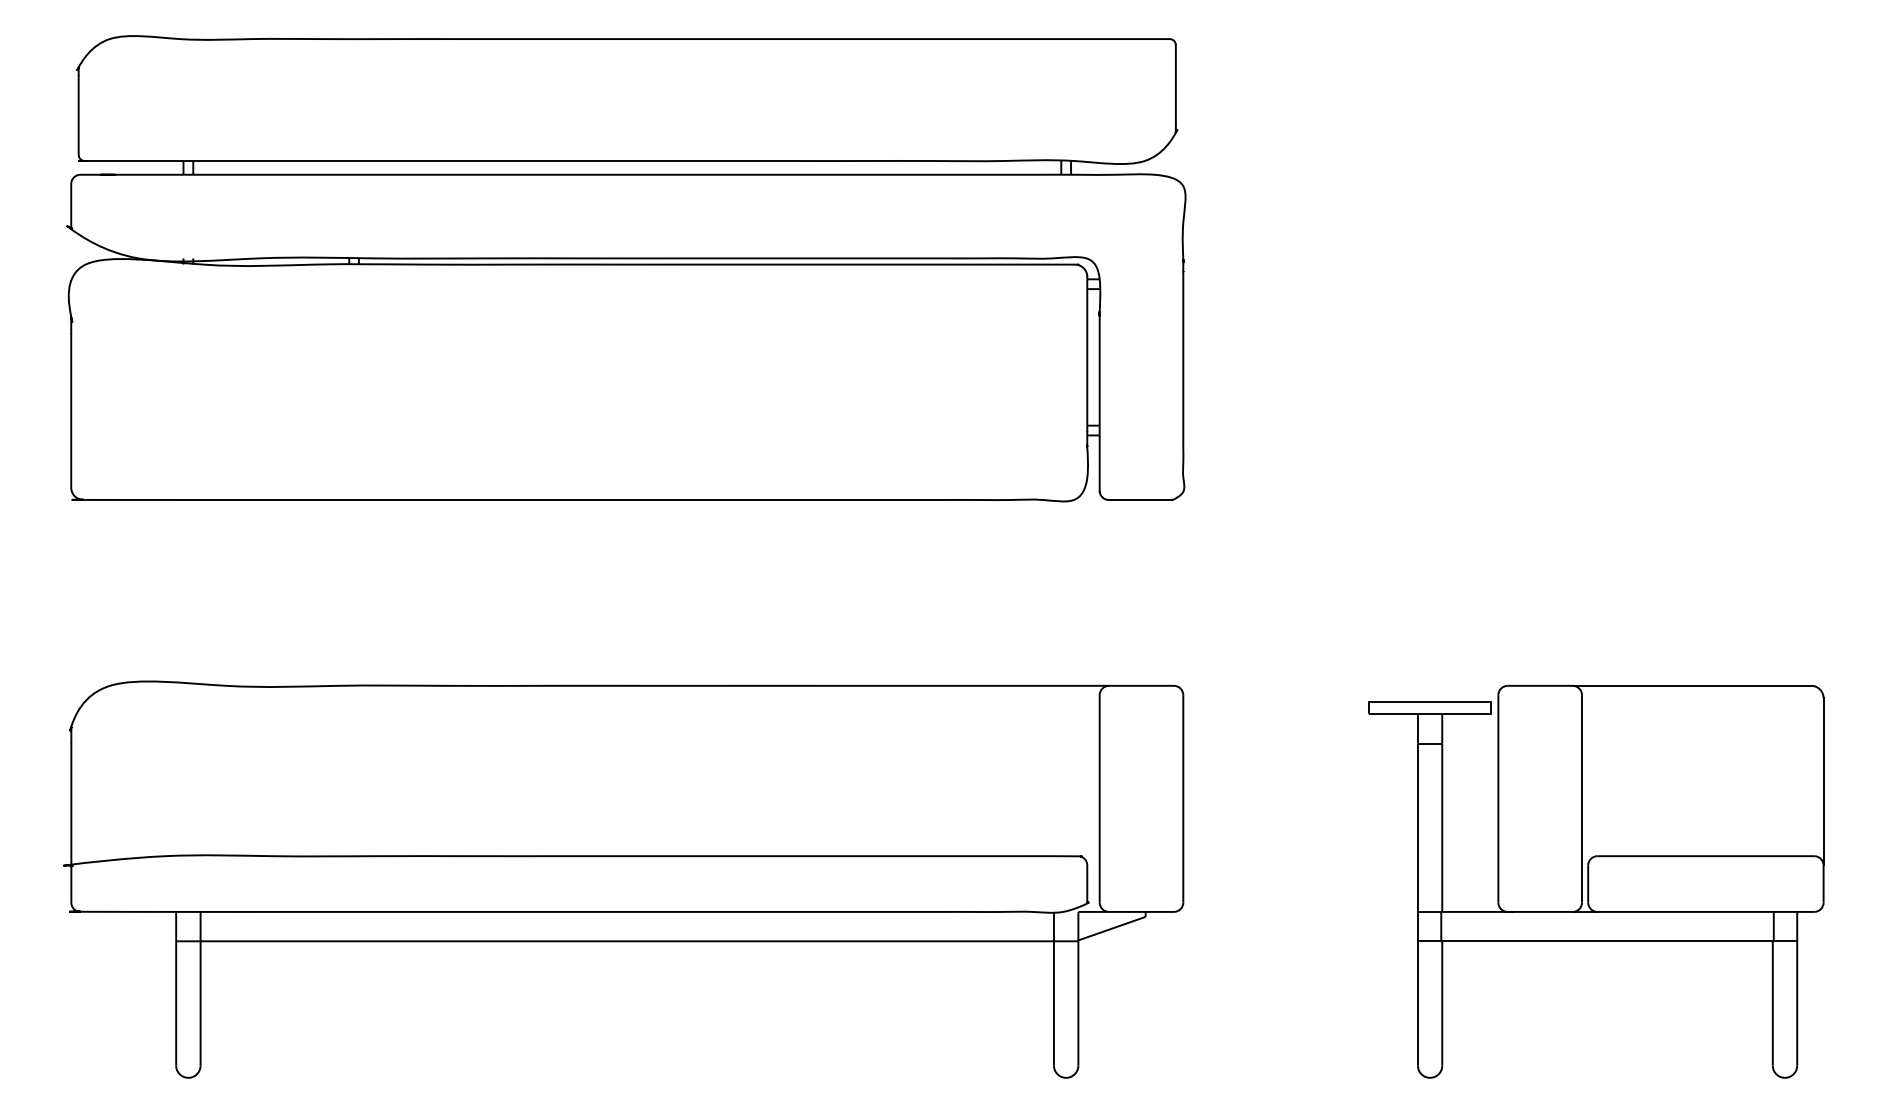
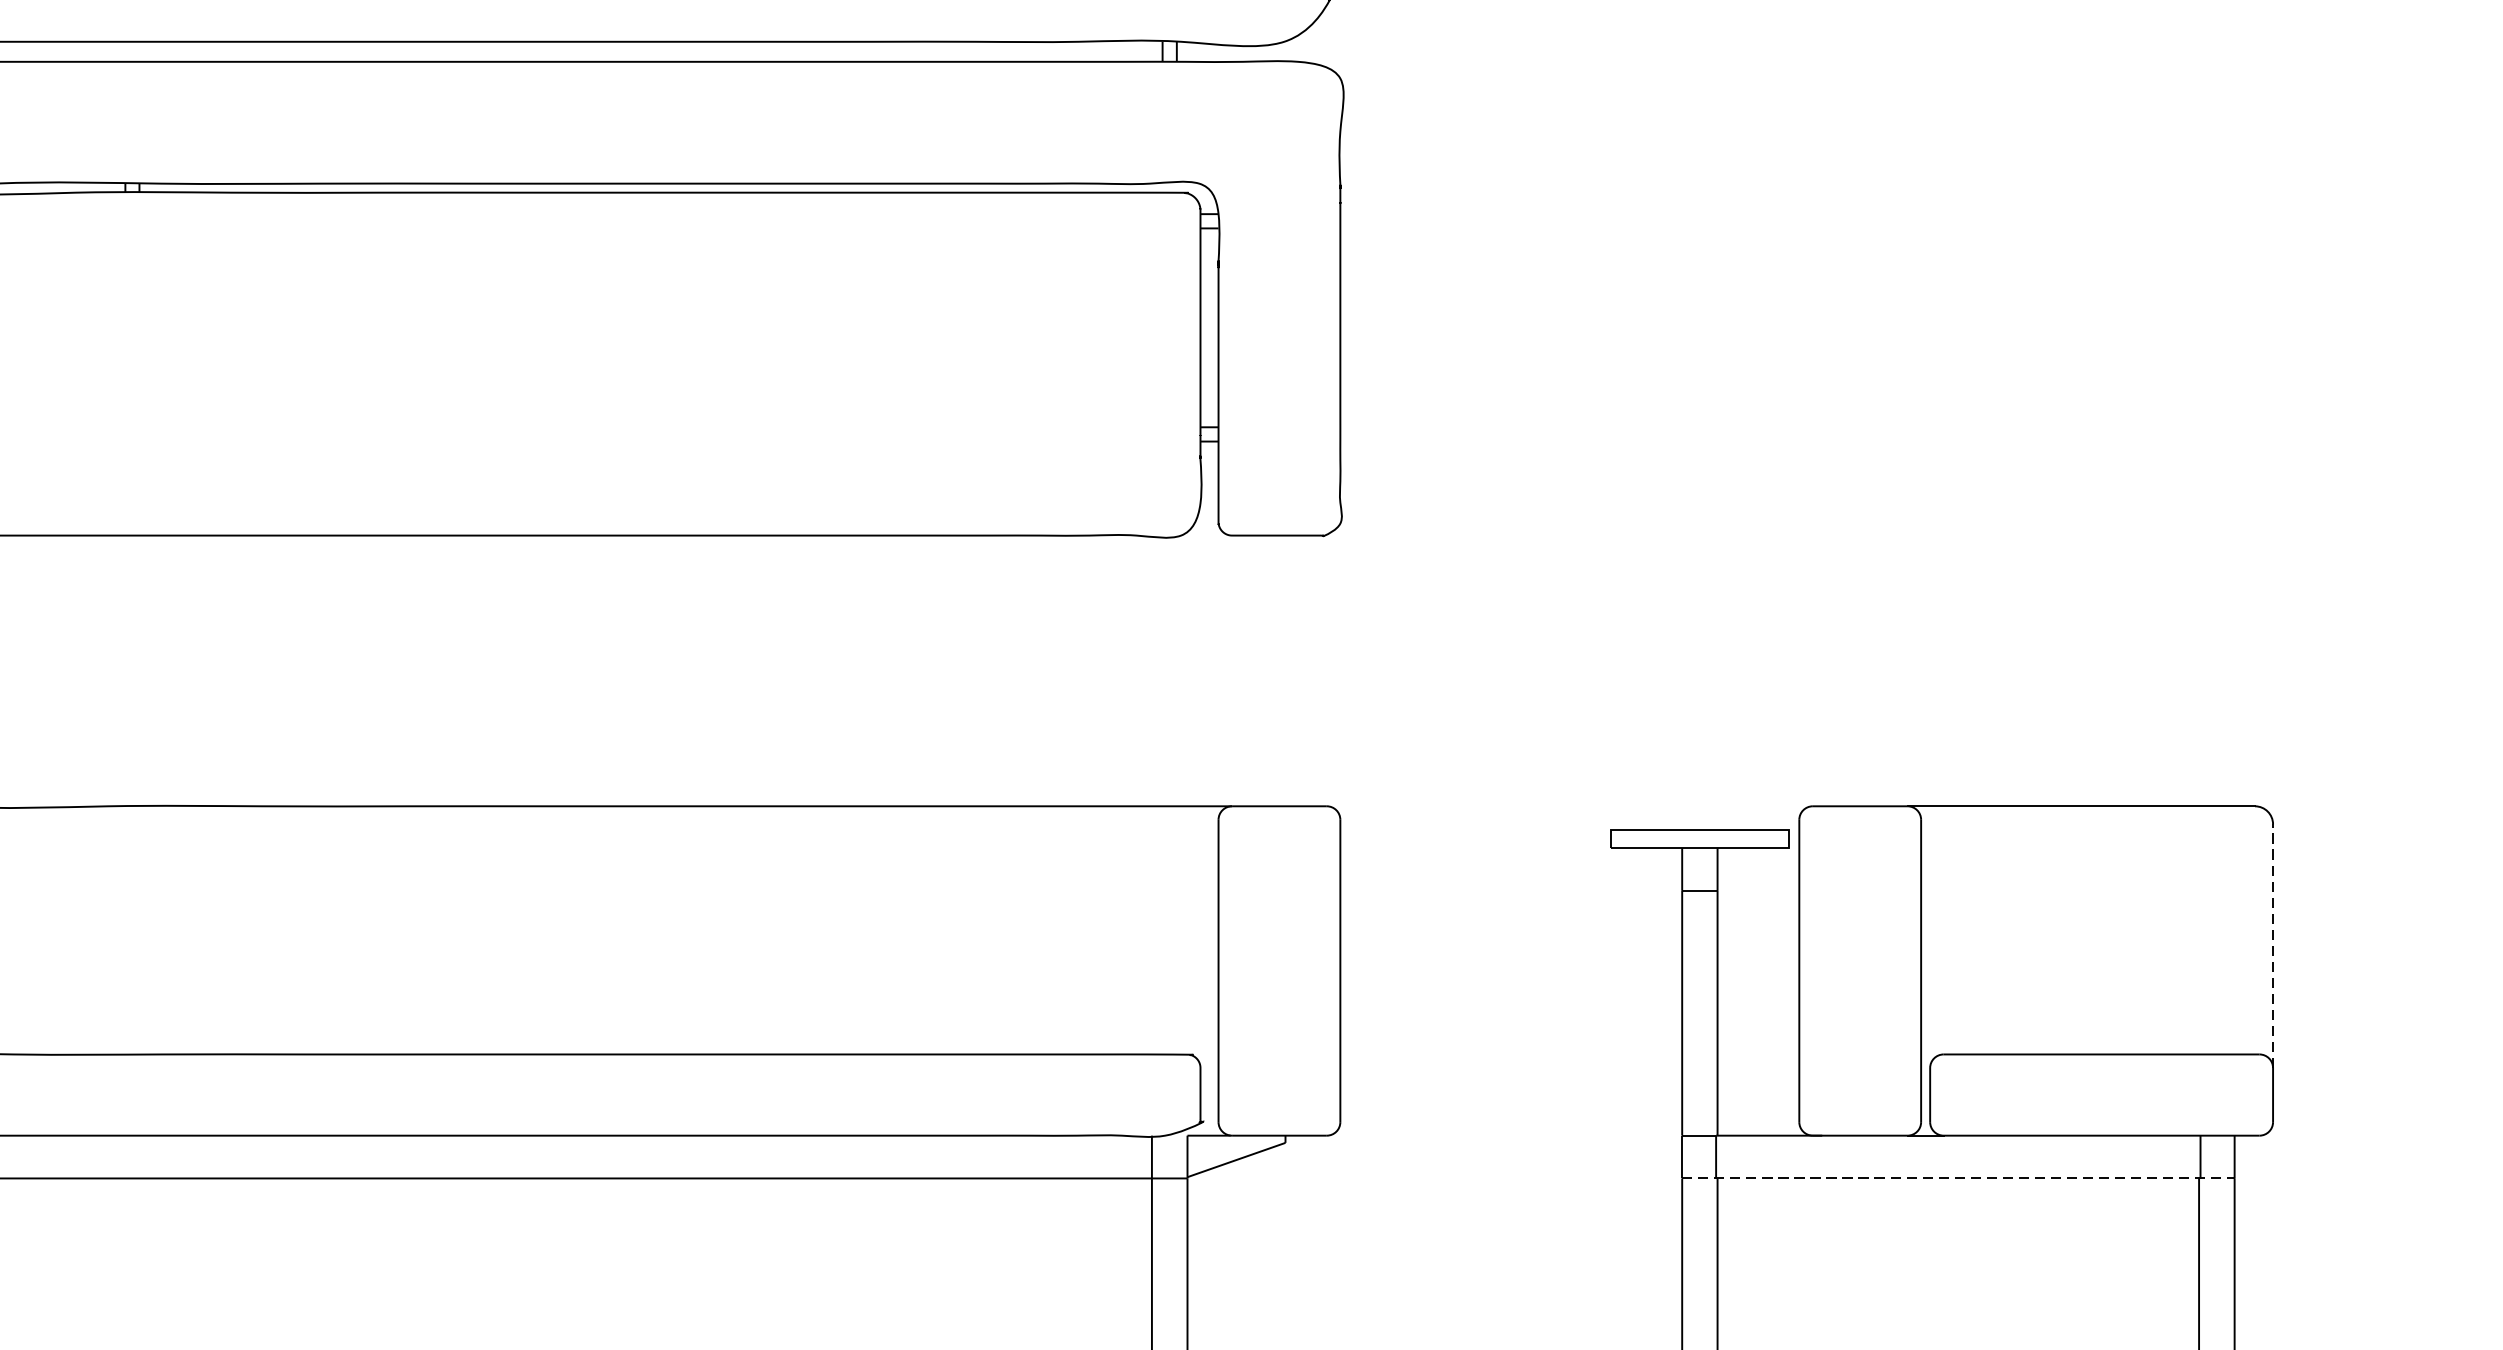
line: (1823, 781) -> (2272, 945), solid -> dashed
line: (1607, 941) -> (1958, 1178), solid -> dashed

